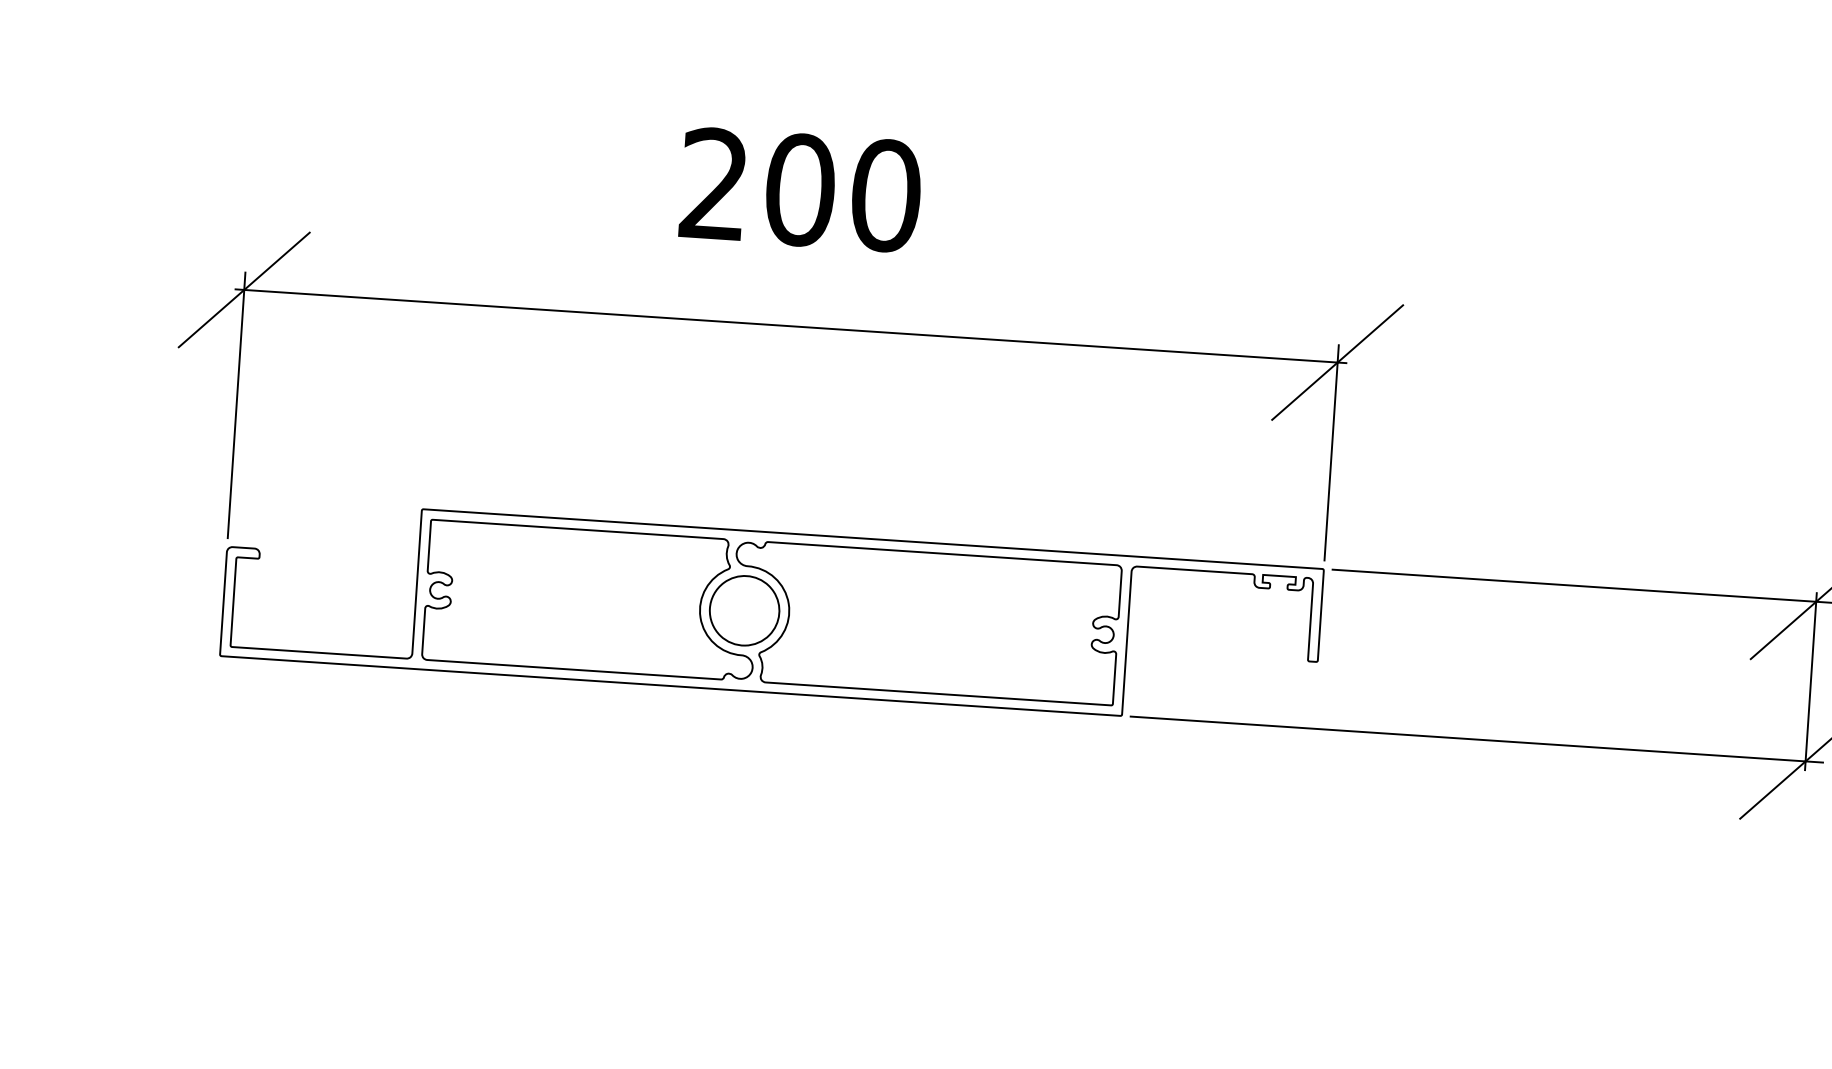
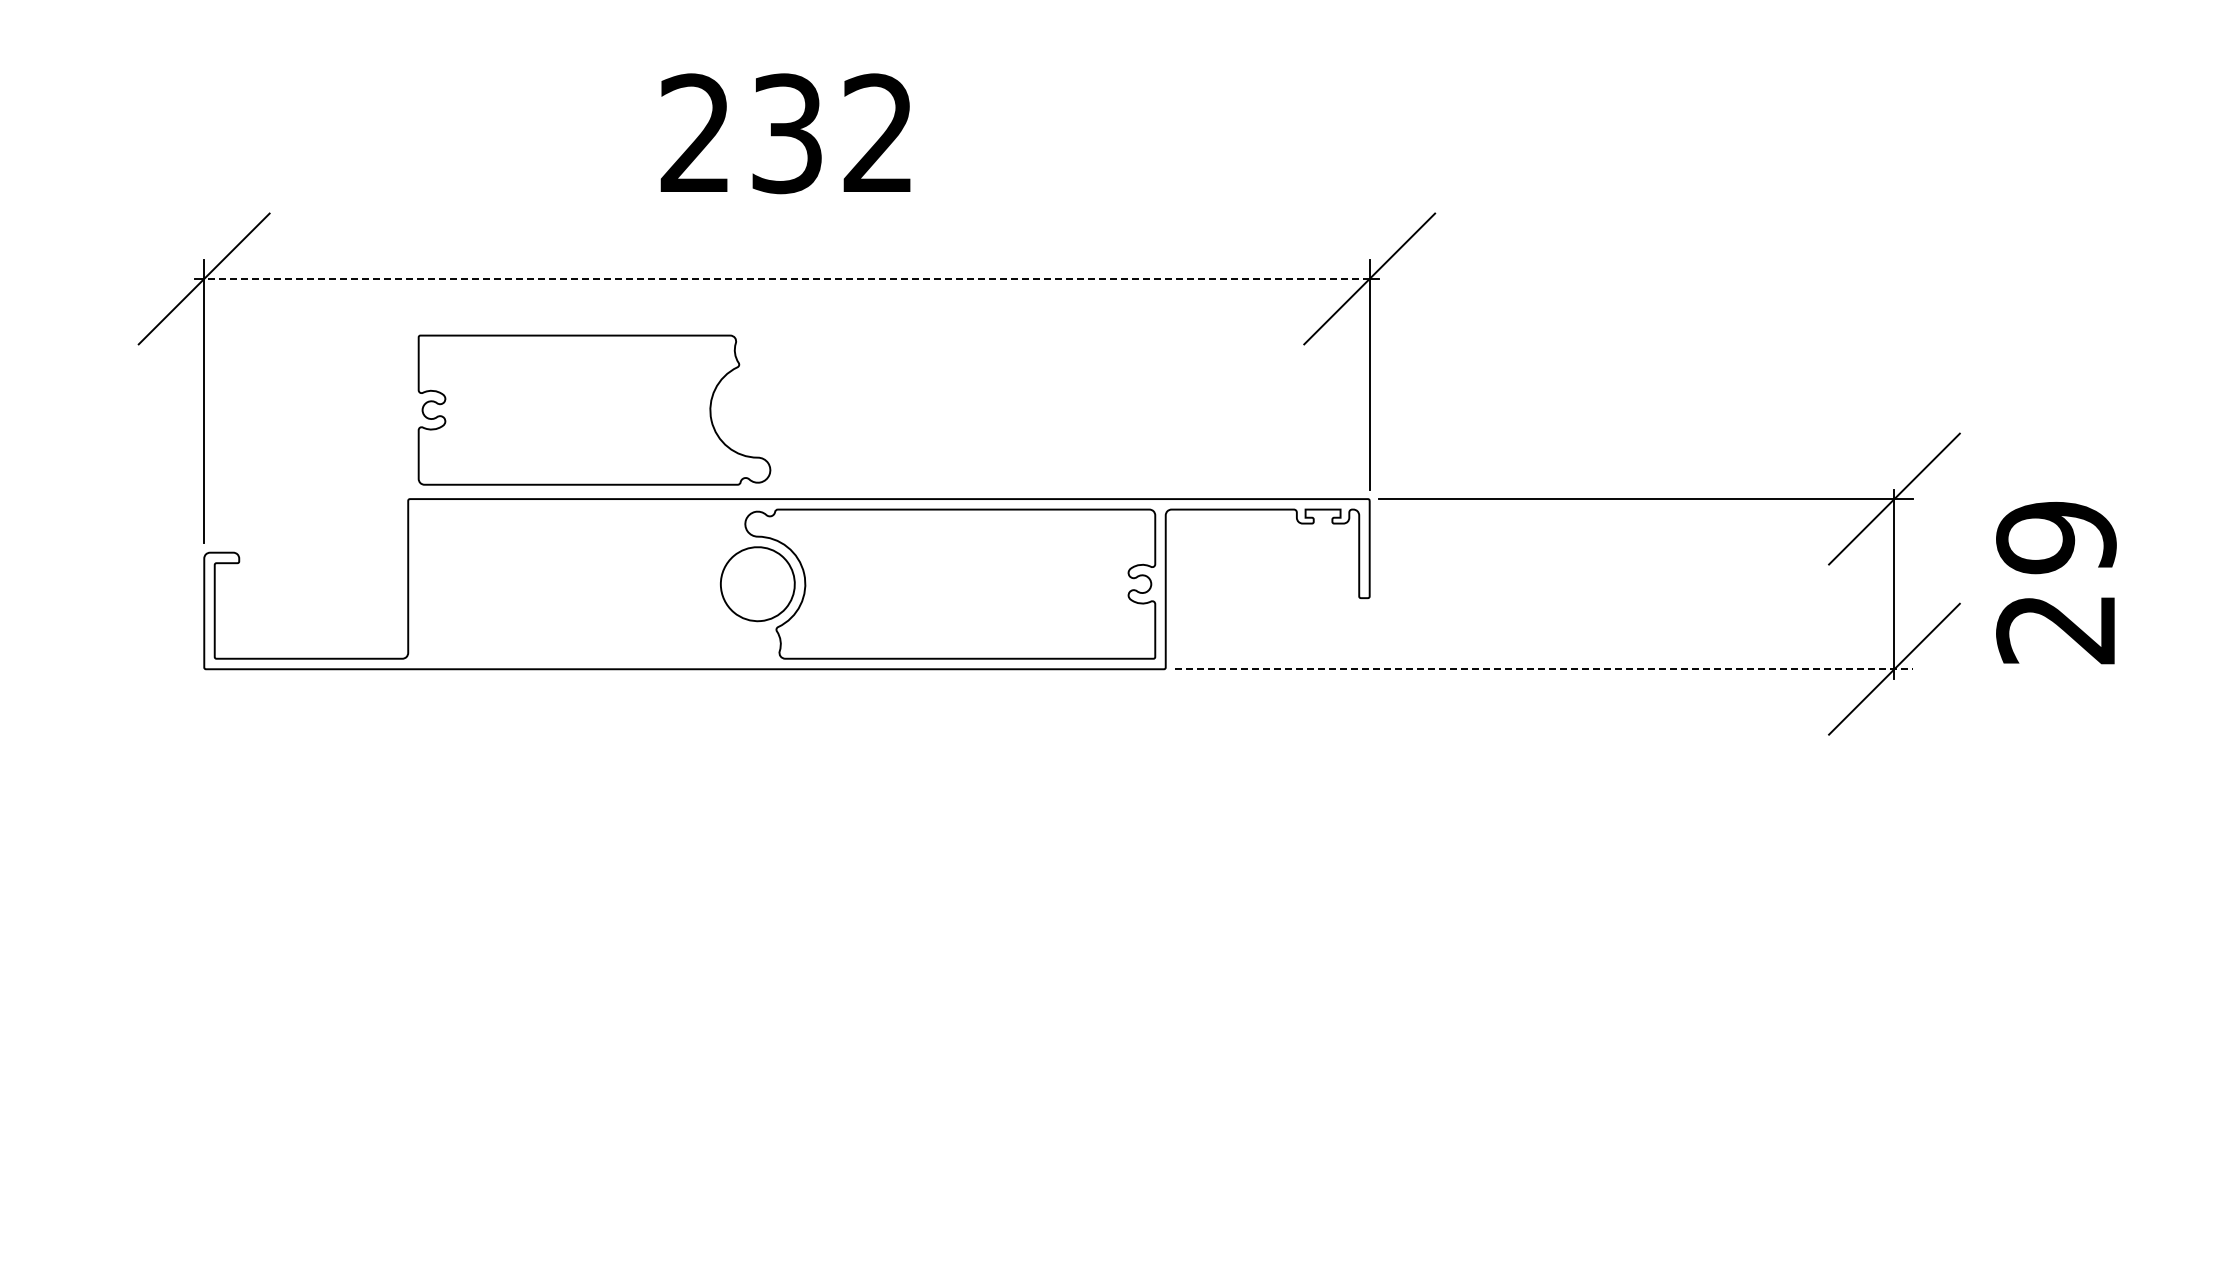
text: (843, 192) -> (833, 133), 200 -> 232
line: (790, 325) -> (786, 278), solid -> dashed
part: (591, 599) -> (594, 409), moved
line: (1476, 739) -> (1543, 669), solid -> dashed

